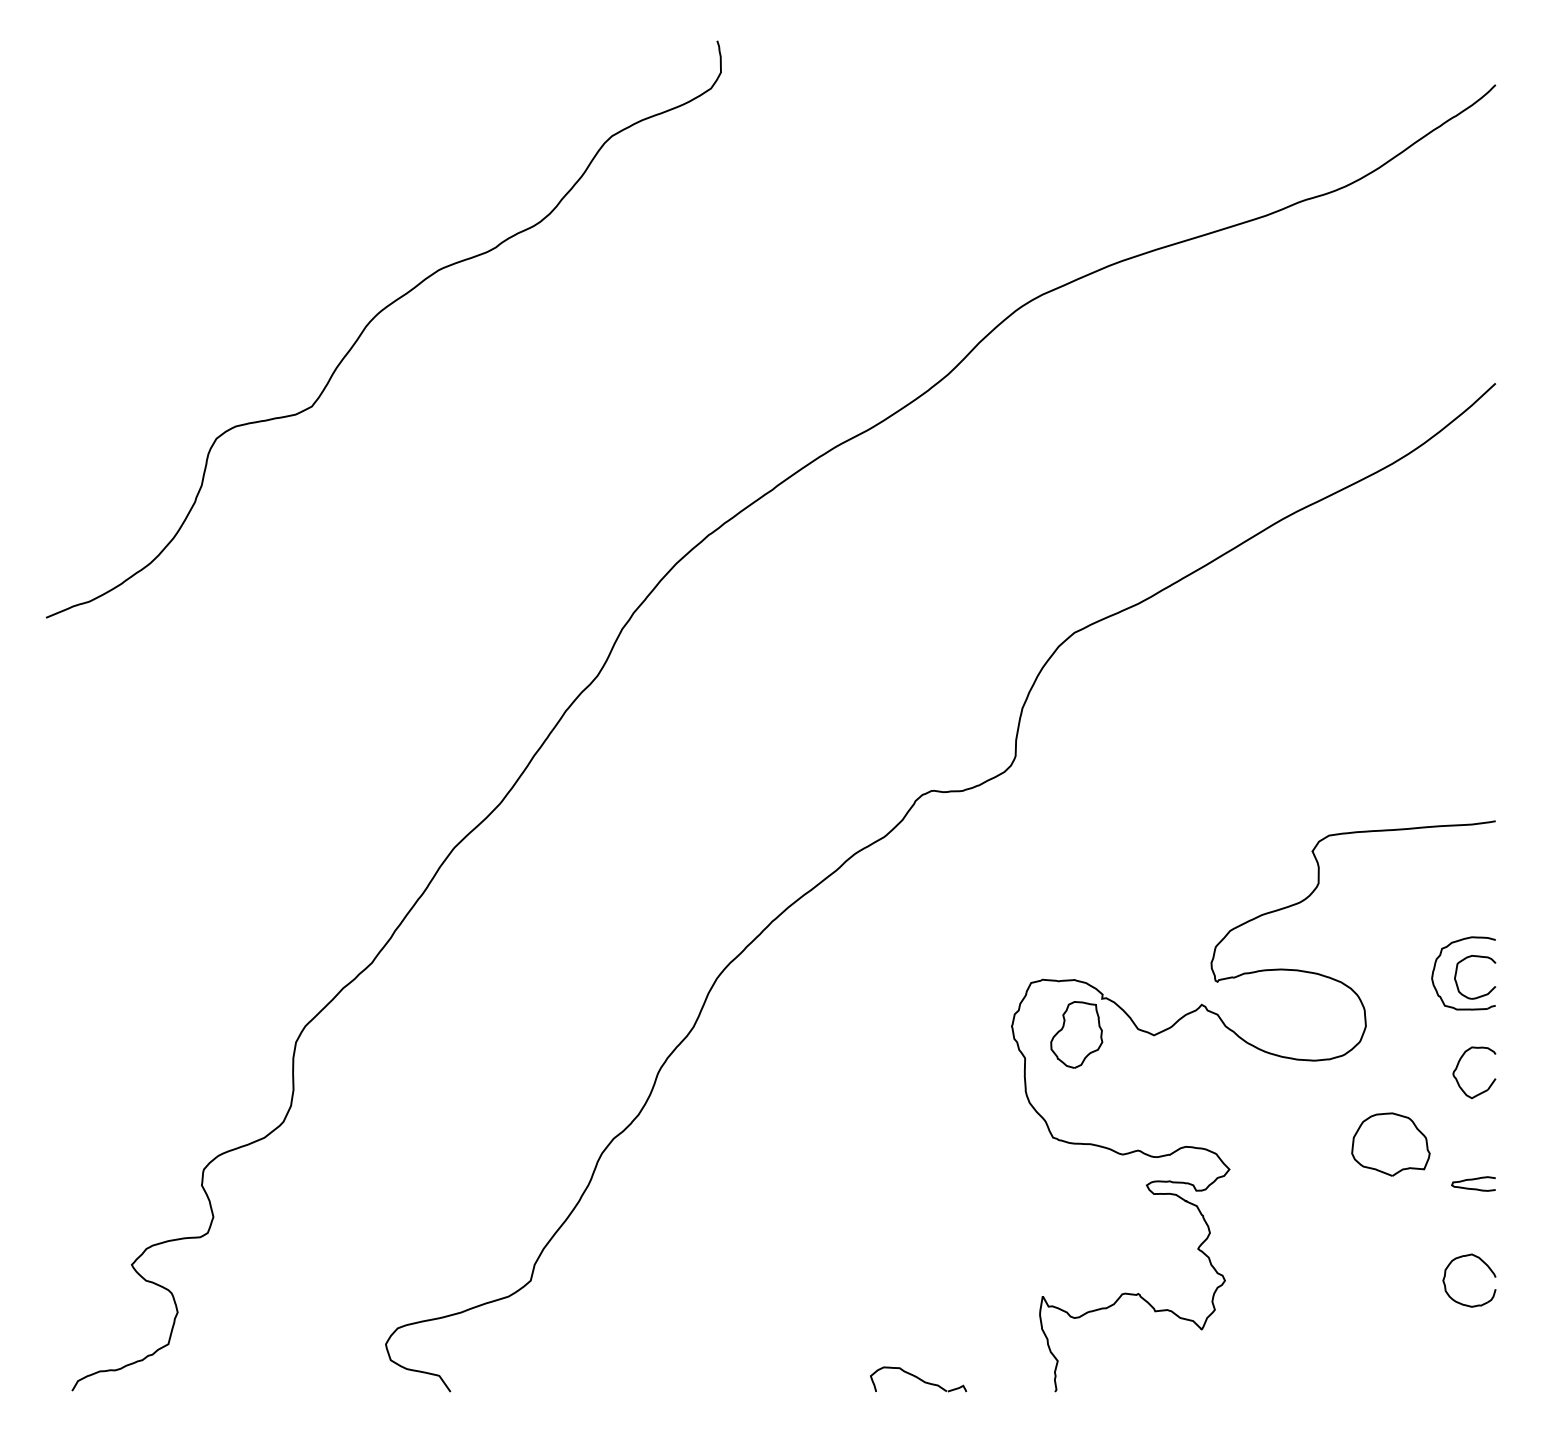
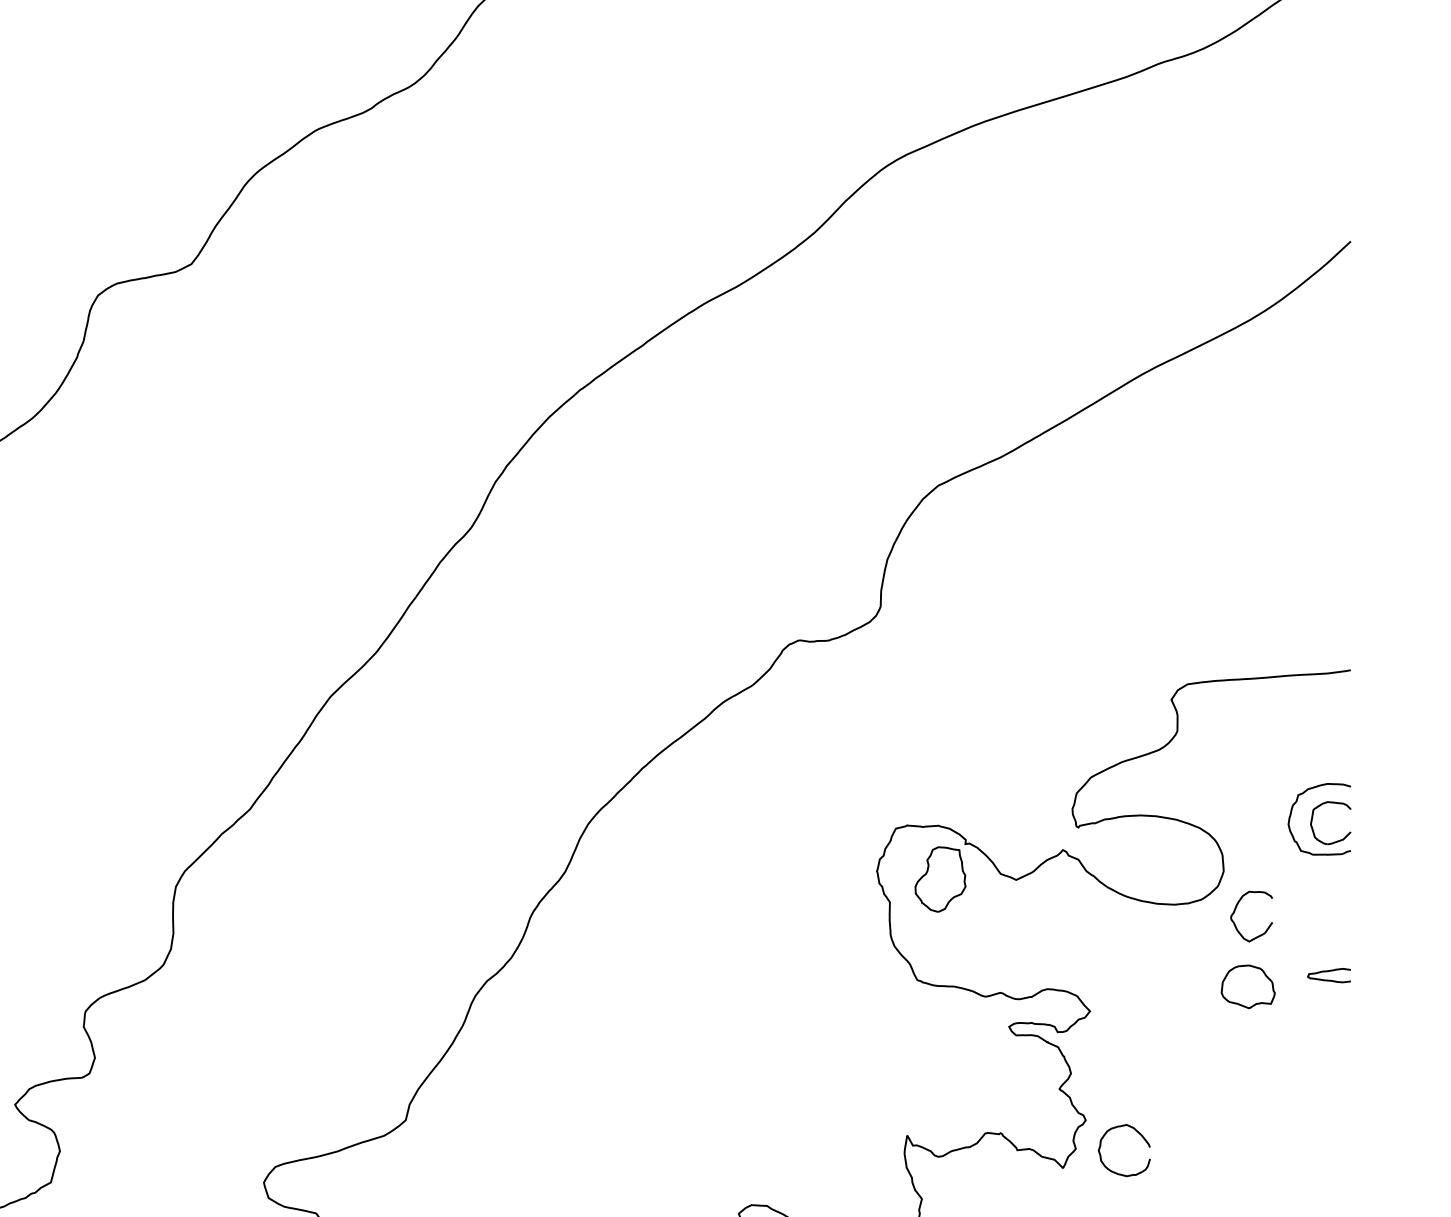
part: (1458, 1065) -> (1236, 909), moved
part: (1390, 1144) -> (1247, 986), size x0.7
curve: (1473, 1180) -> (1329, 972), moved
part: (1484, 1264) -> (1139, 1134), moved

